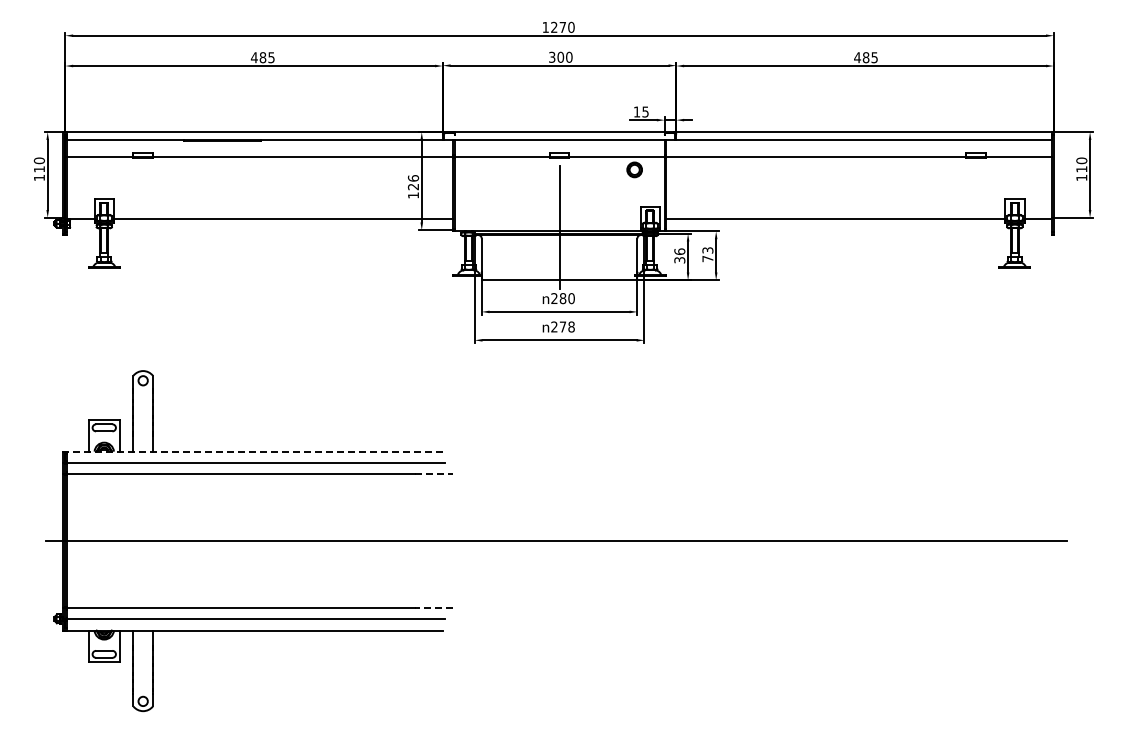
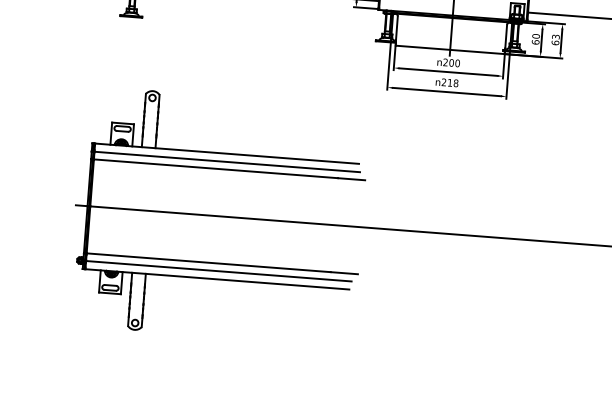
text: (679, 255) -> (535, 38), 36 -> 60
text: (707, 258) -> (555, 42), 73 -> 63
text: (562, 298) -> (451, 62), 280 -> 200
text: (562, 326) -> (449, 82), 278 -> 218
line: (254, 451) -> (226, 153), dashed -> solid
line: (434, 474) -> (351, 179), dashed -> solid
line: (433, 608) -> (343, 273), dashed -> solid

